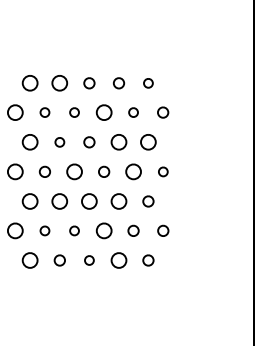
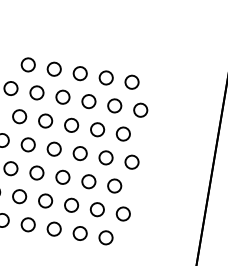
part: (89, 83) -> (80, 73), size x1.43
part: (118, 83) -> (105, 78), size x1.43
part: (148, 83) -> (132, 82), size x1.67
part: (44, 112) -> (36, 92), size x1.67
part: (74, 112) -> (62, 97), size x1.67
part: (133, 112) -> (114, 105), size x1.67
part: (162, 112) -> (140, 110), size x1.43
part: (59, 142) -> (45, 121), size x1.67
part: (89, 142) -> (71, 125), size x1.43
part: (44, 171) -> (27, 144), size x1.43
part: (103, 171) -> (79, 153), size x1.43
part: (163, 171) -> (132, 161), size x1.67
part: (148, 201) -> (114, 186), size x1.43
part: (44, 230) -> (19, 196), size x1.67
part: (74, 230) -> (45, 200), size x1.67
part: (133, 230) -> (97, 209), size x1.43
part: (163, 230) -> (123, 213), size x1.43
part: (59, 260) -> (28, 224), size x1.43
part: (89, 260) -> (54, 229), size x1.67
part: (148, 260) -> (106, 237), size x1.43

